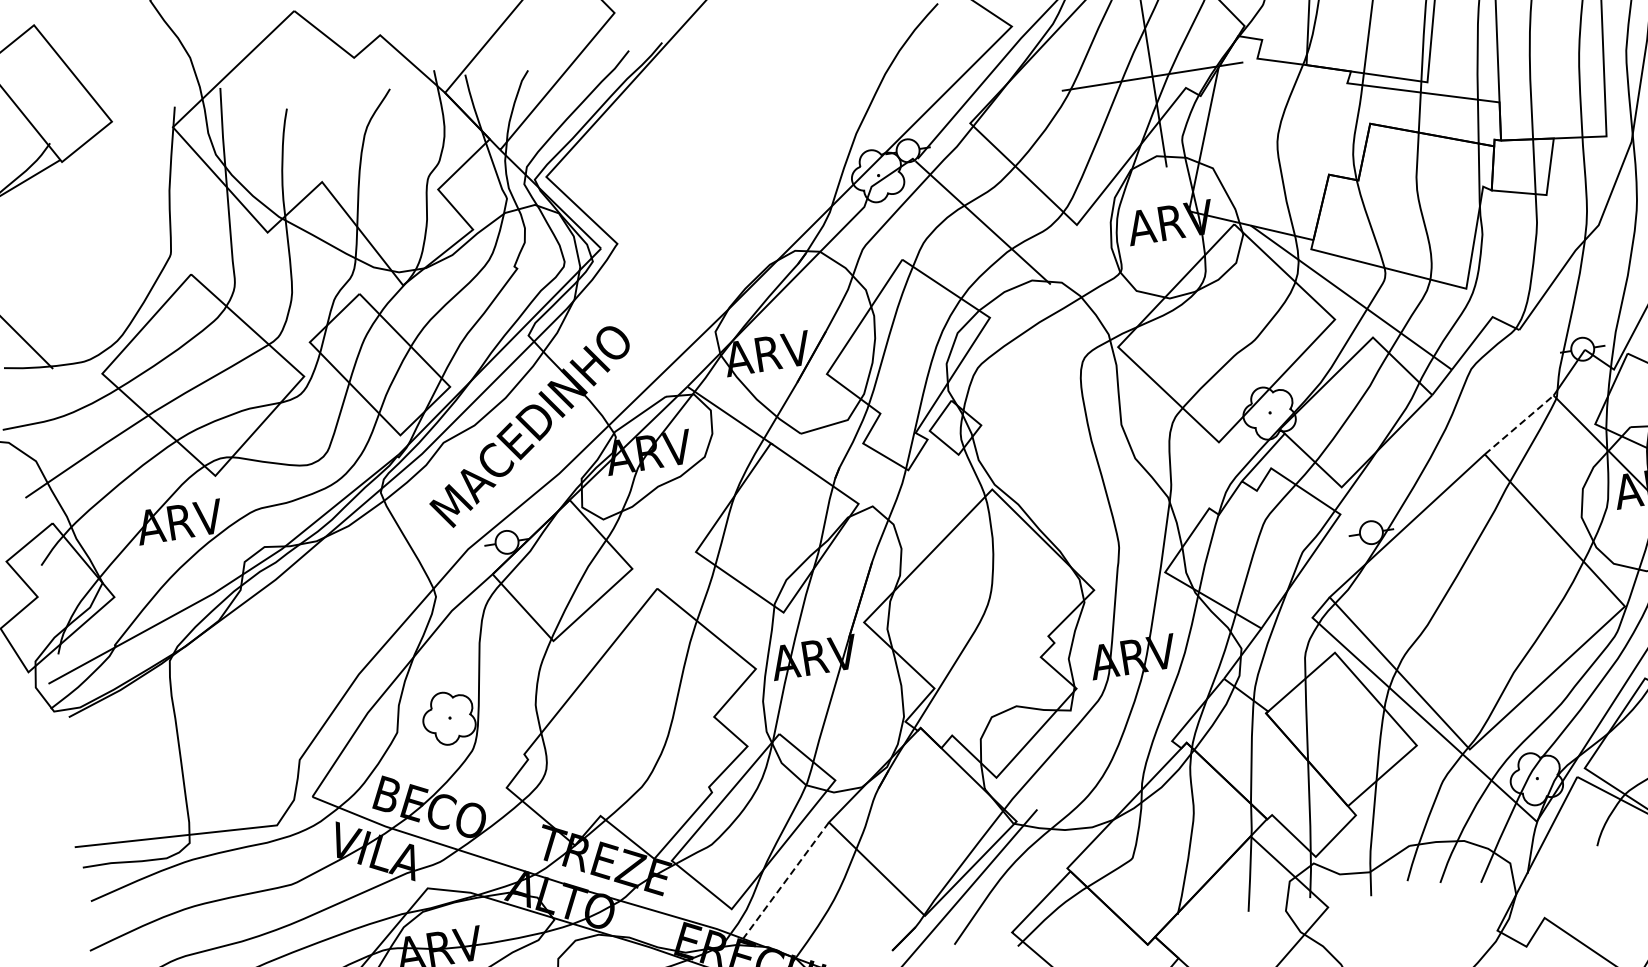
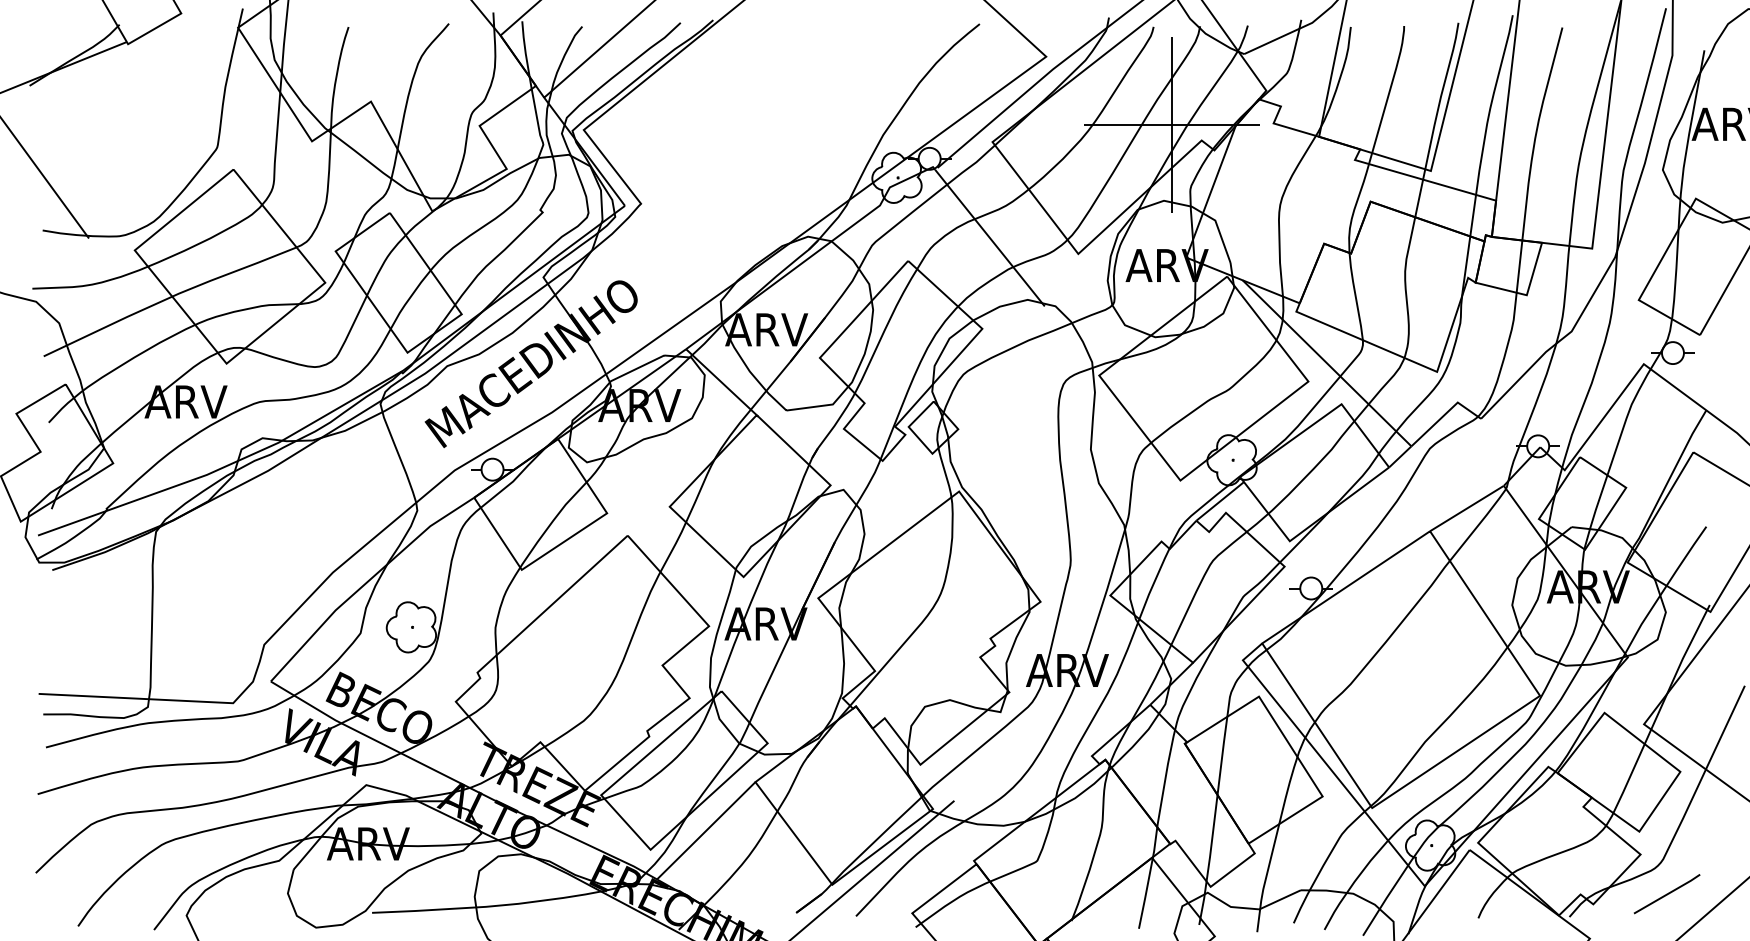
line: (1519, 424) -> (1467, 508), dashed -> solid
line: (785, 881) -> (705, 831), dashed -> solid

